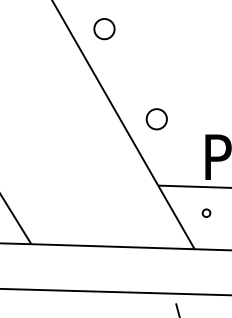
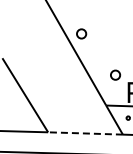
part: (156, 117) -> (115, 74), moved
line: (112, 246) -> (85, 133), solid -> dashed

